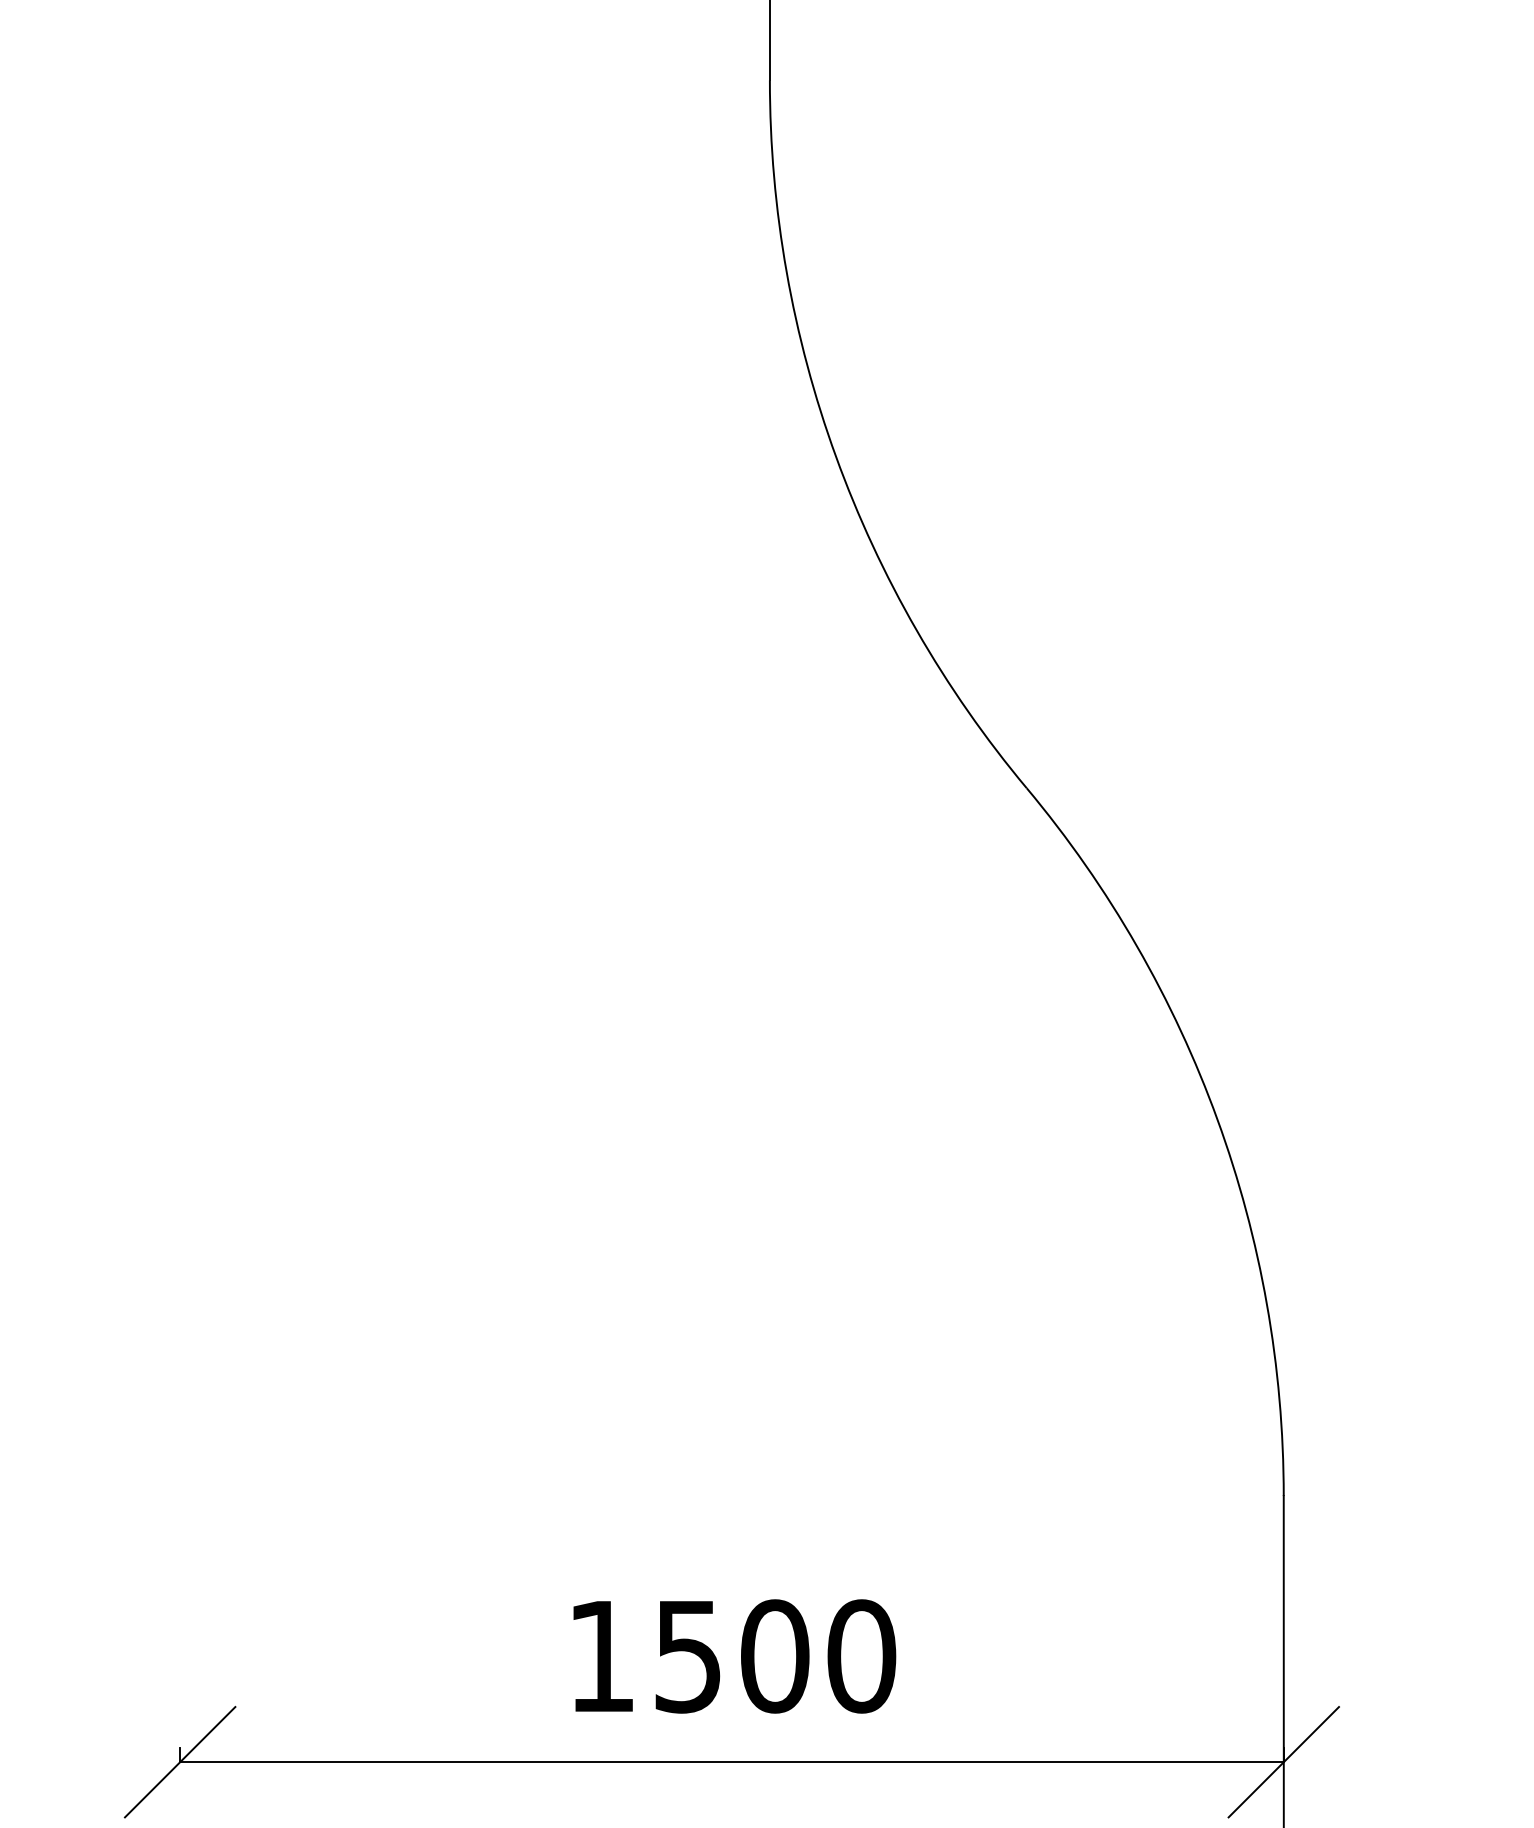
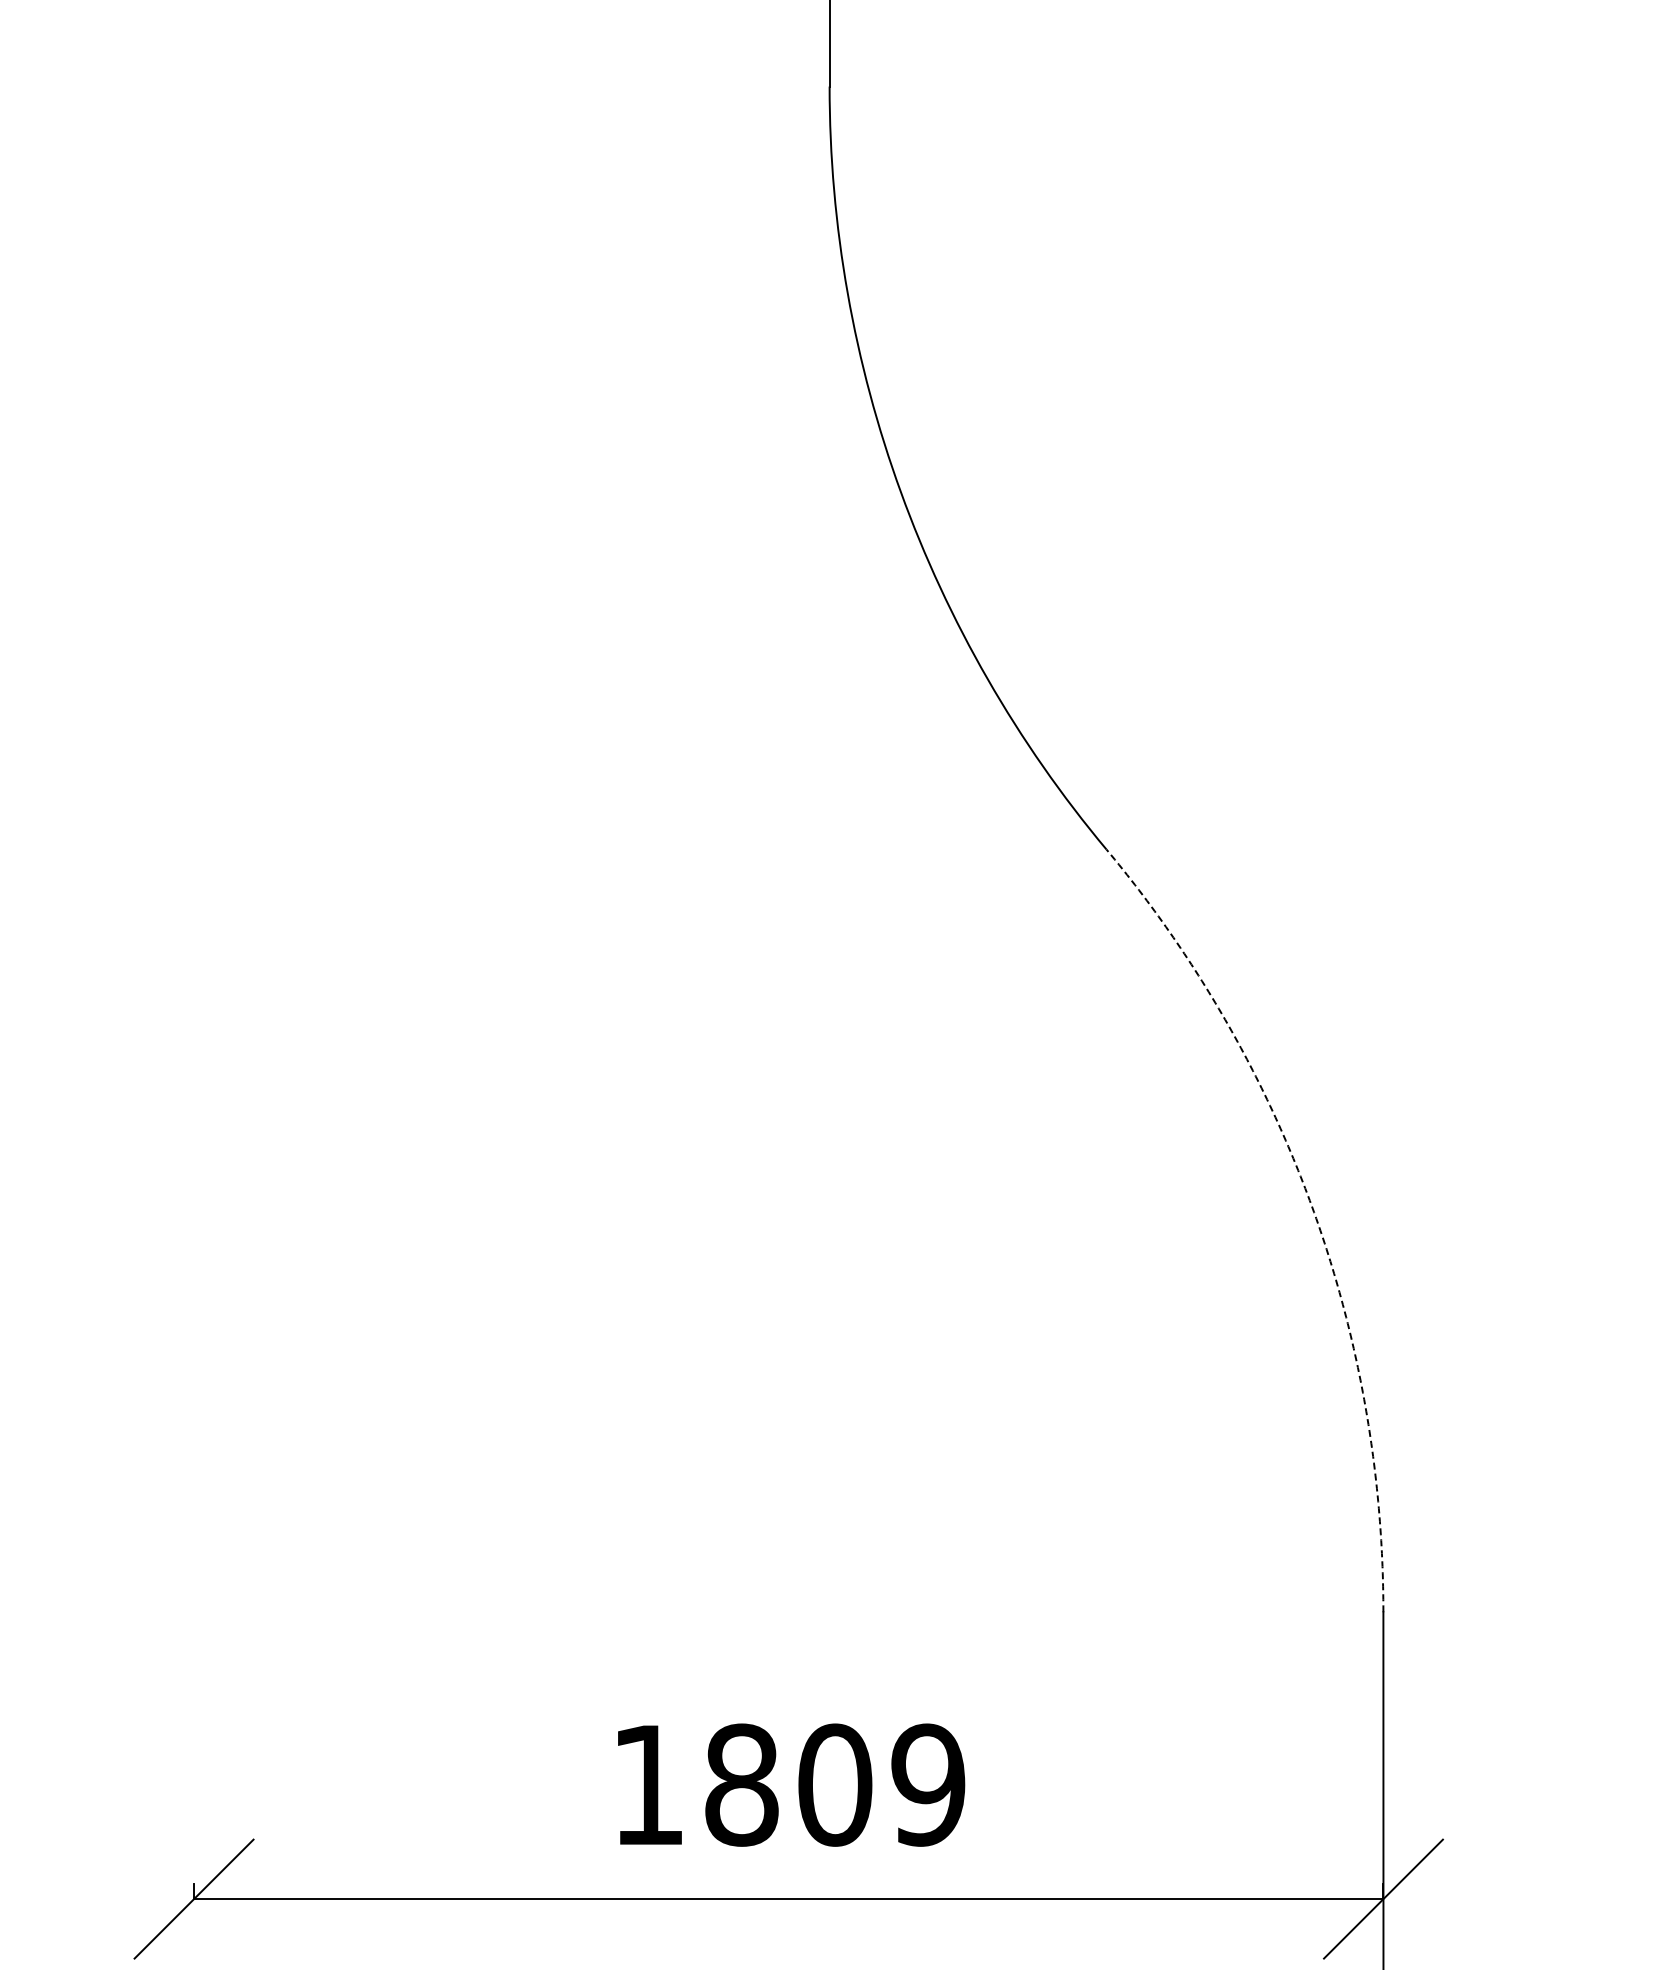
arc: (1217, 1119) -> (1311, 1206), solid -> dashed
text: (775, 1655) -> (835, 1784), 1500 -> 1809

